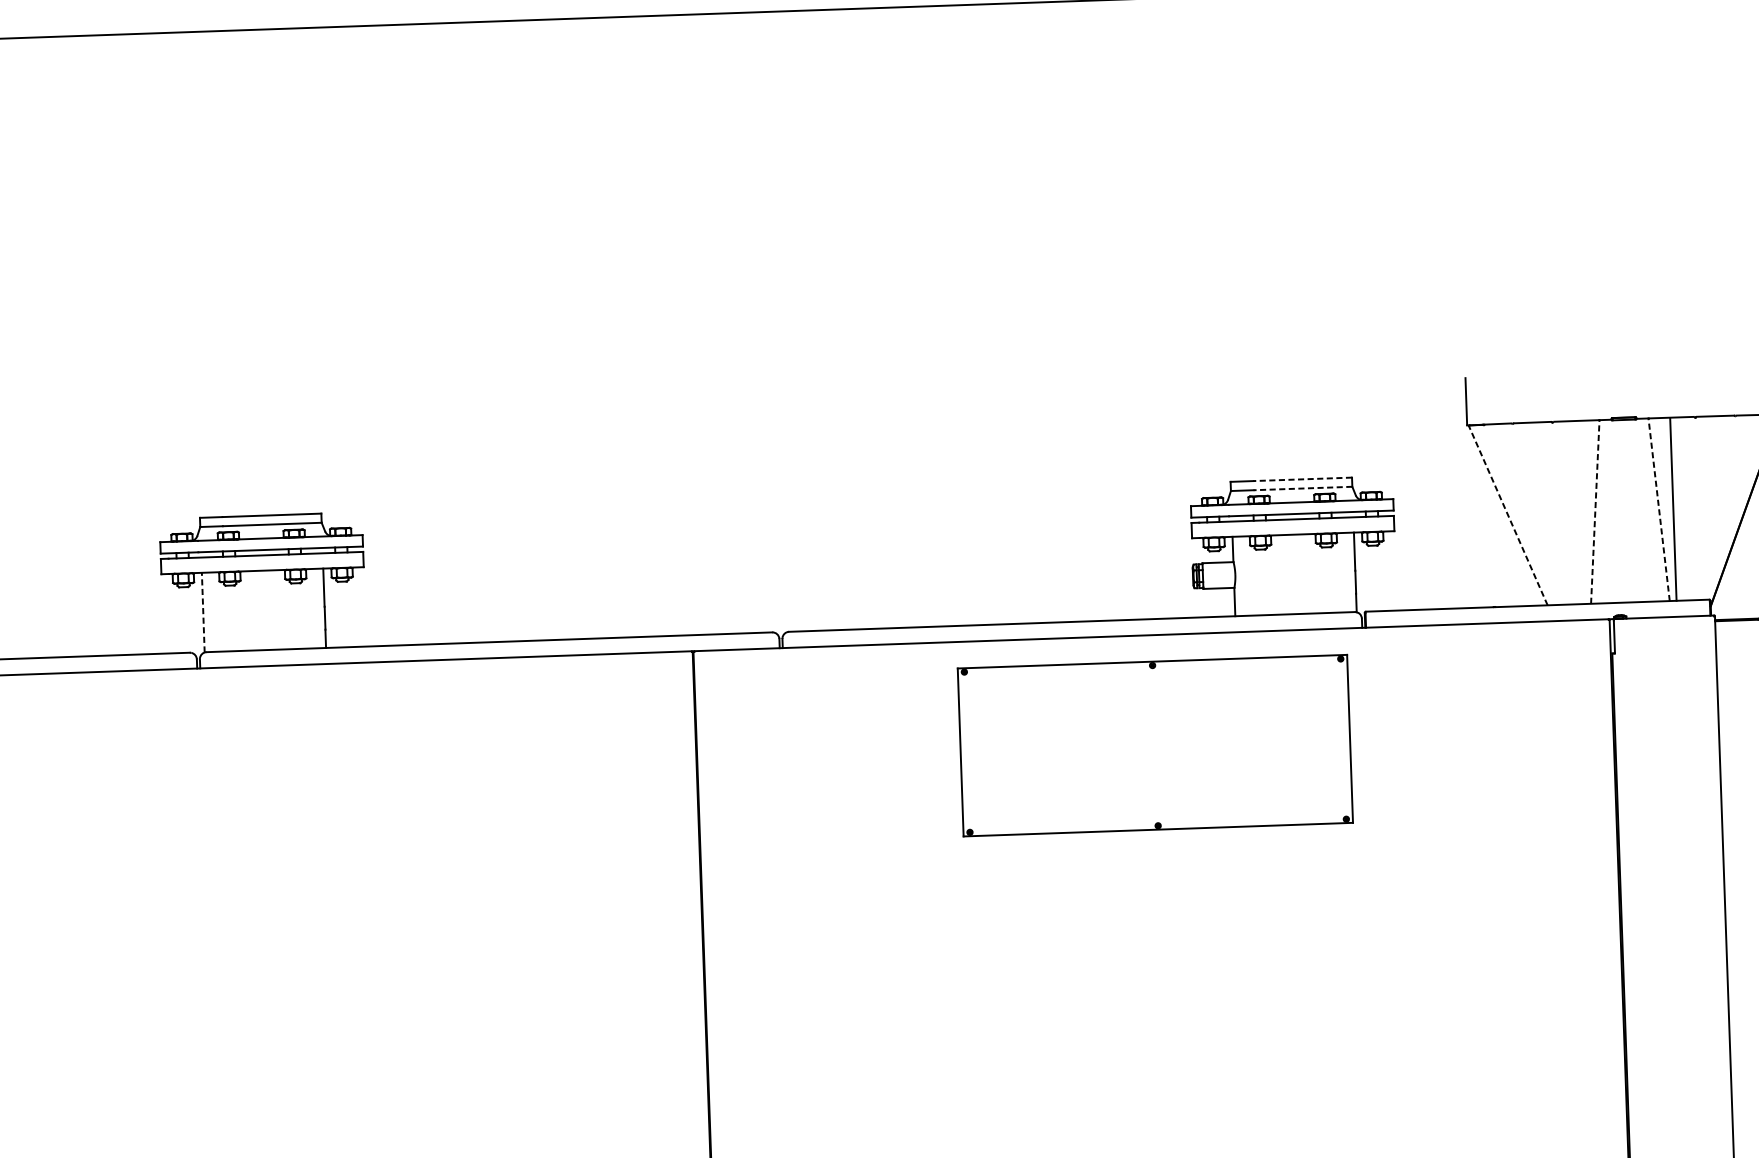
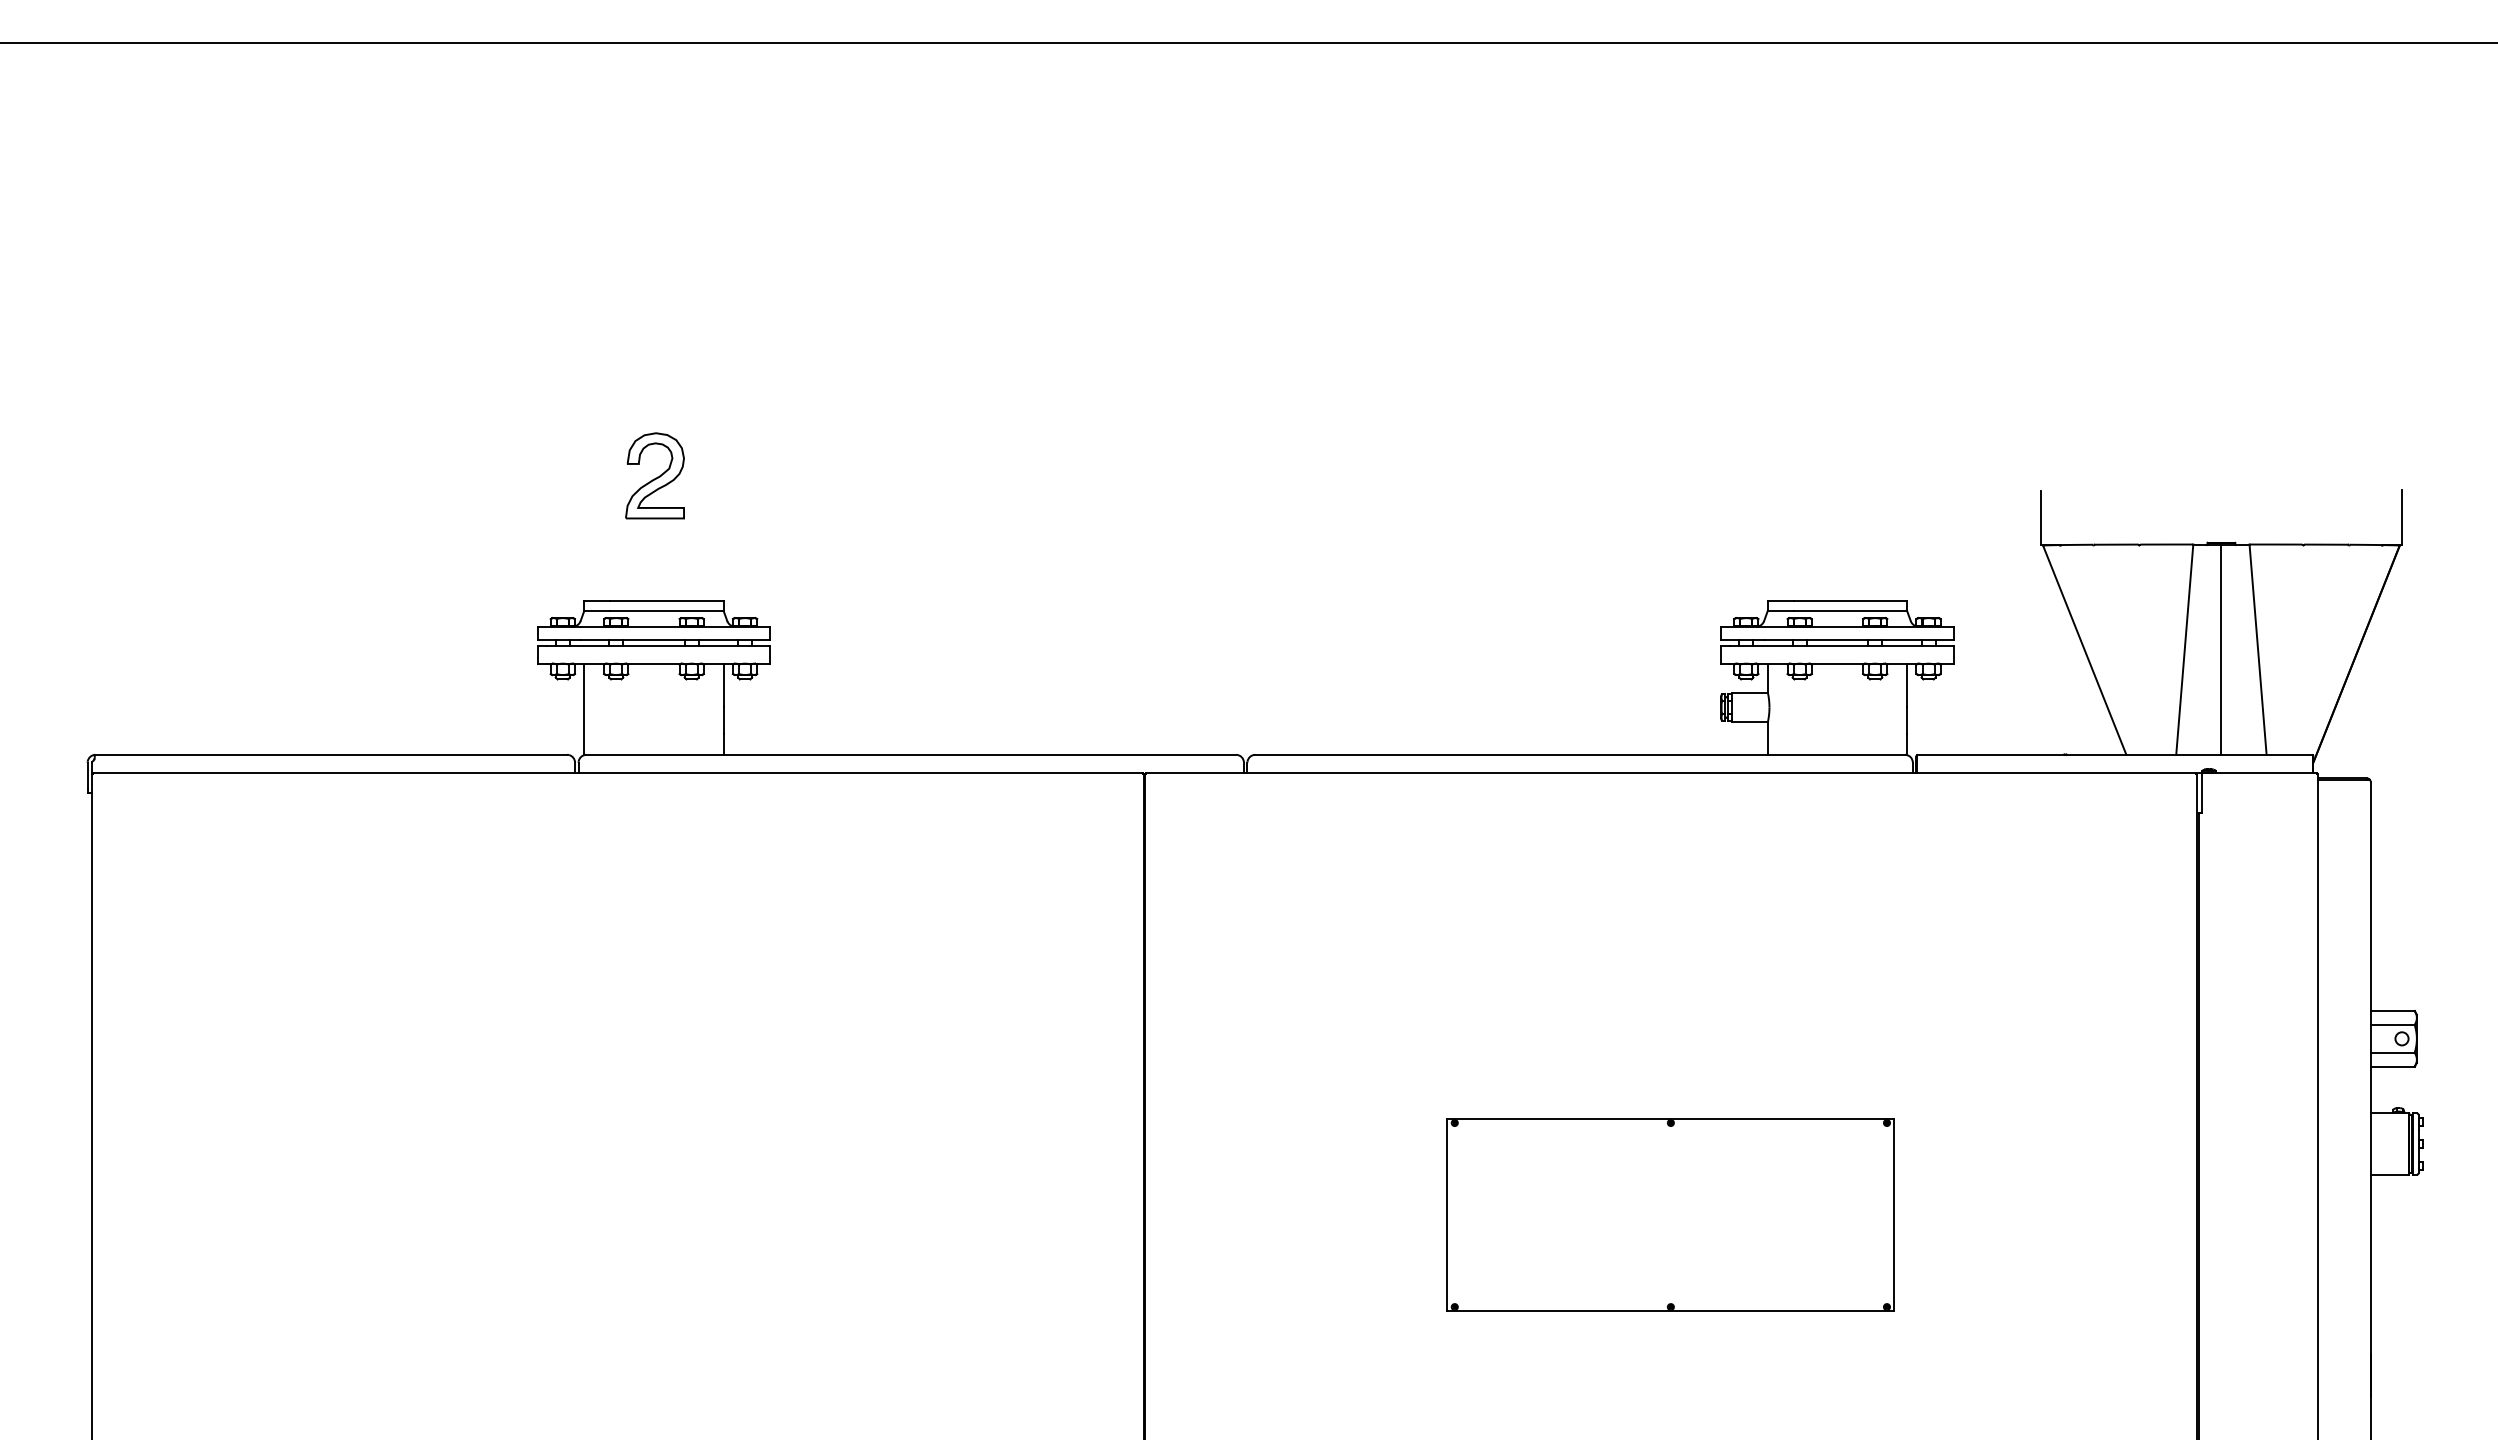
part: (257, 406) -> (654, 475), added
line: (1302, 479) -> (1850, 600), dashed -> solid
line: (1303, 488) -> (1850, 611), dashed -> solid
line: (1659, 509) -> (2258, 649), dashed -> solid
line: (1673, 509) -> (2221, 649), moved
line: (1595, 511) -> (2184, 649), dashed -> solid
line: (1507, 515) -> (2084, 650), dashed -> solid
line: (203, 612) -> (584, 709), dashed -> solid
part: (1155, 745) -> (1670, 1214), moved

